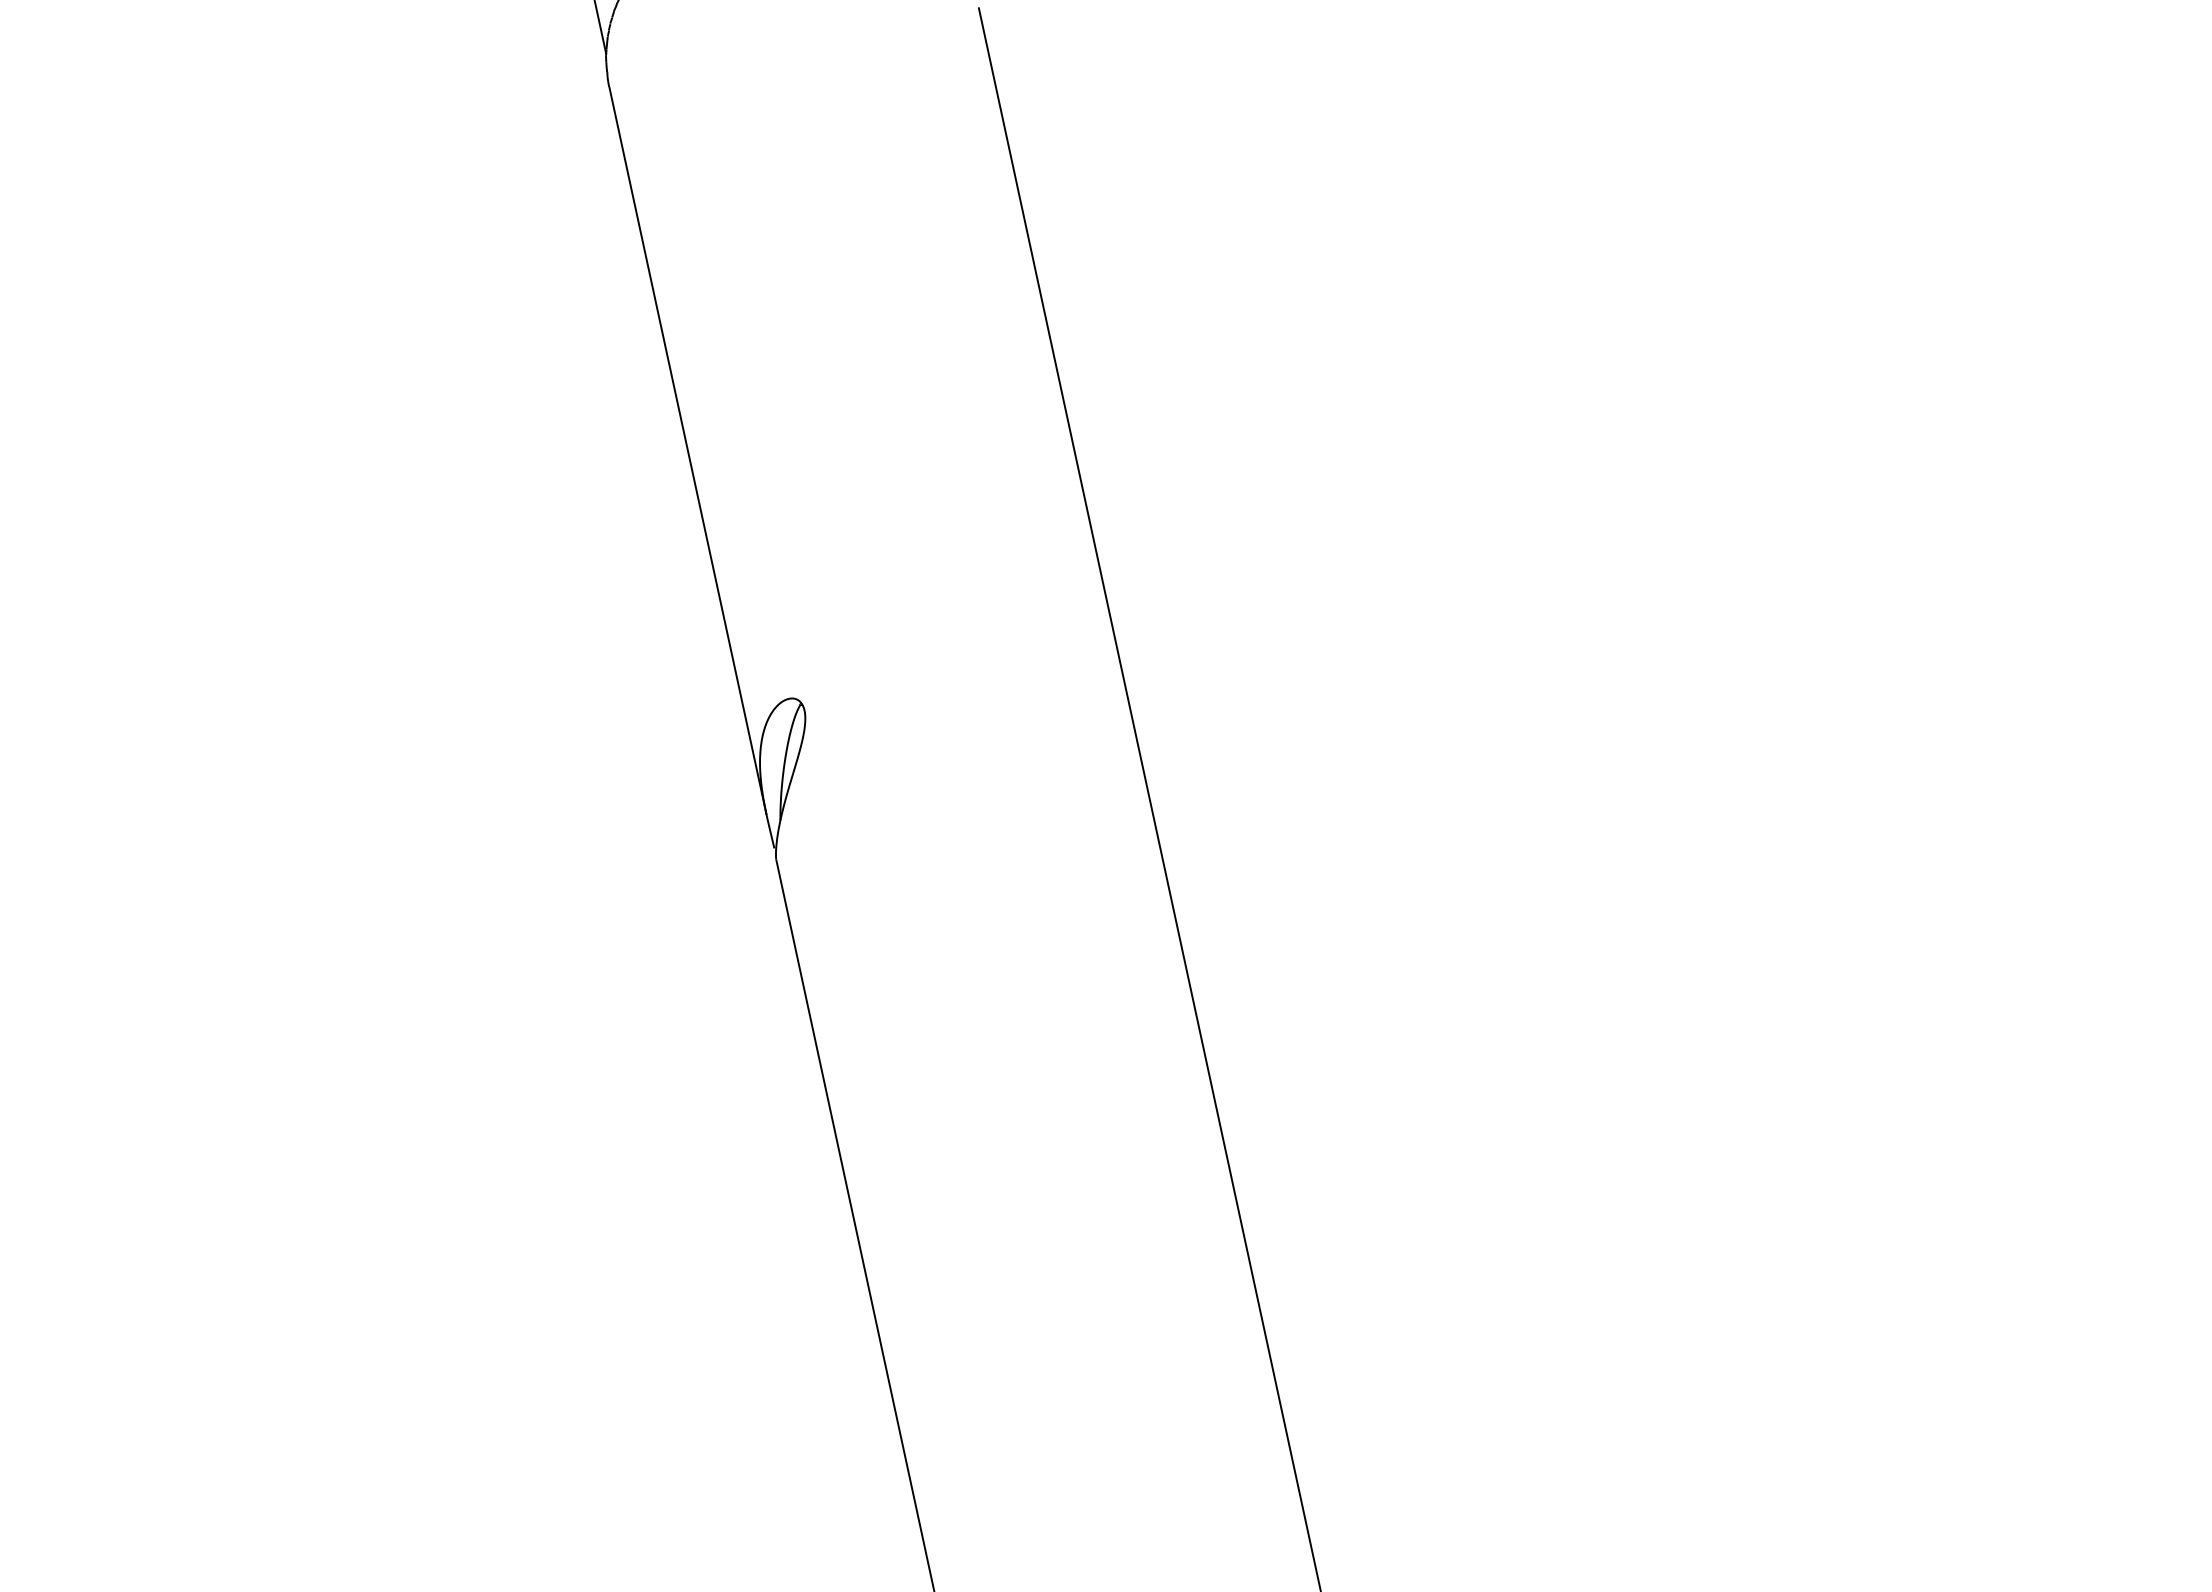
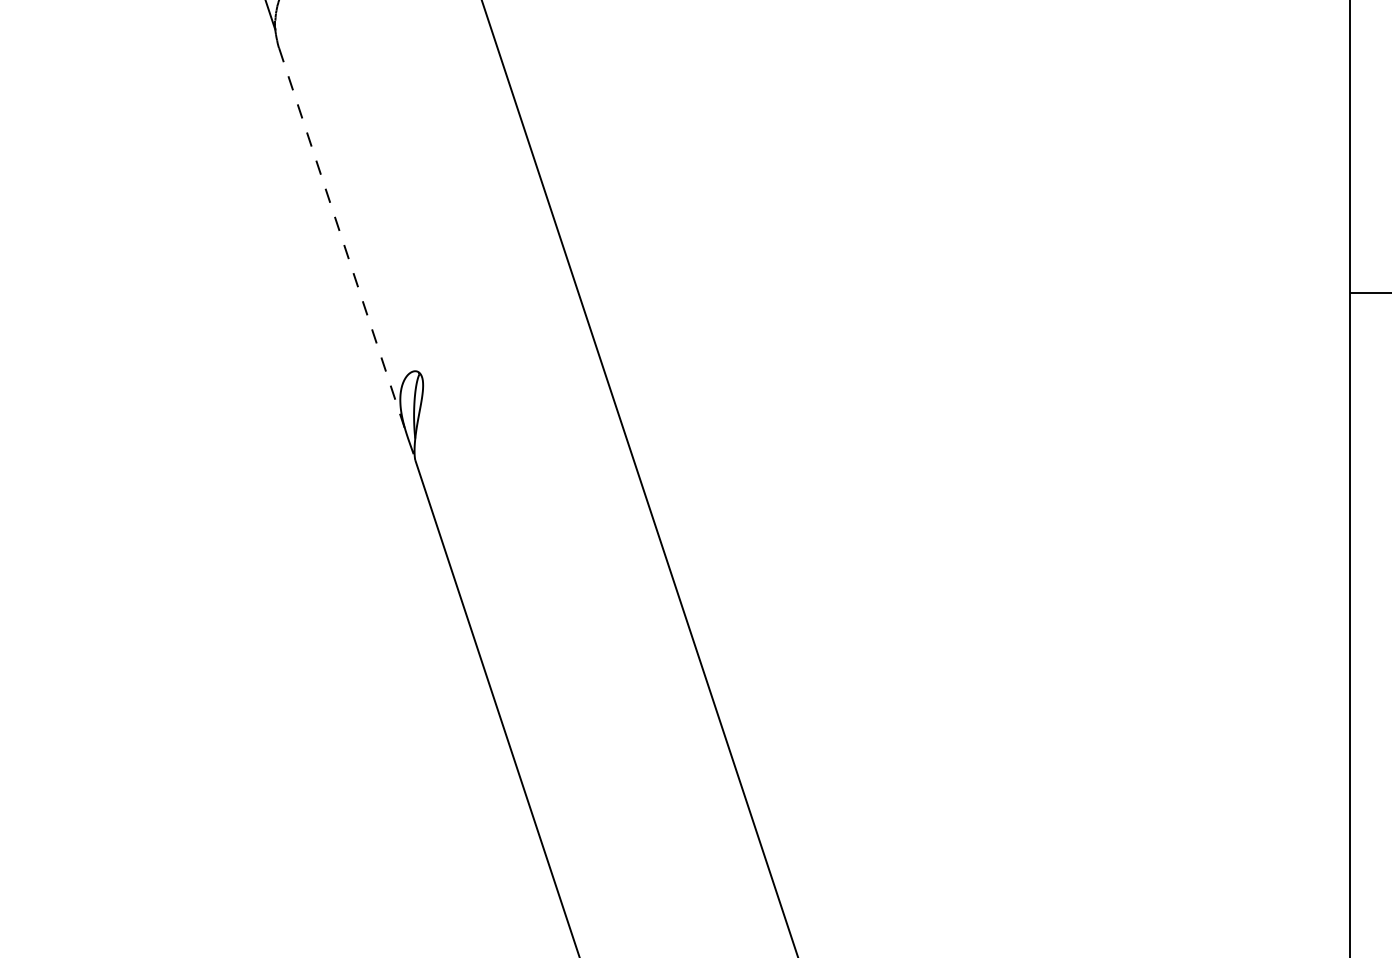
line: (688, 451) -> (343, 242), solid -> dashed

